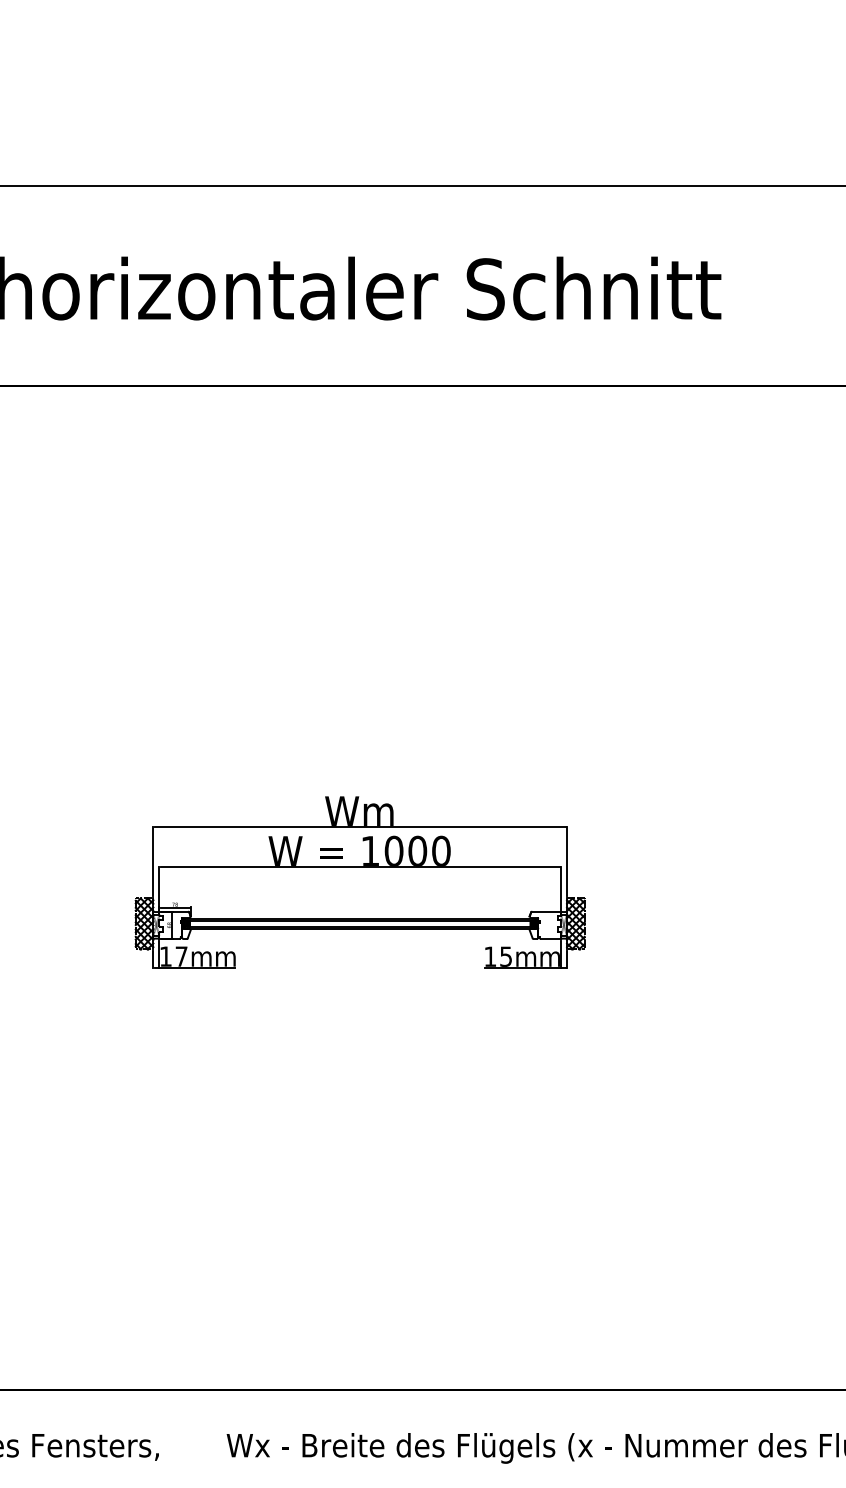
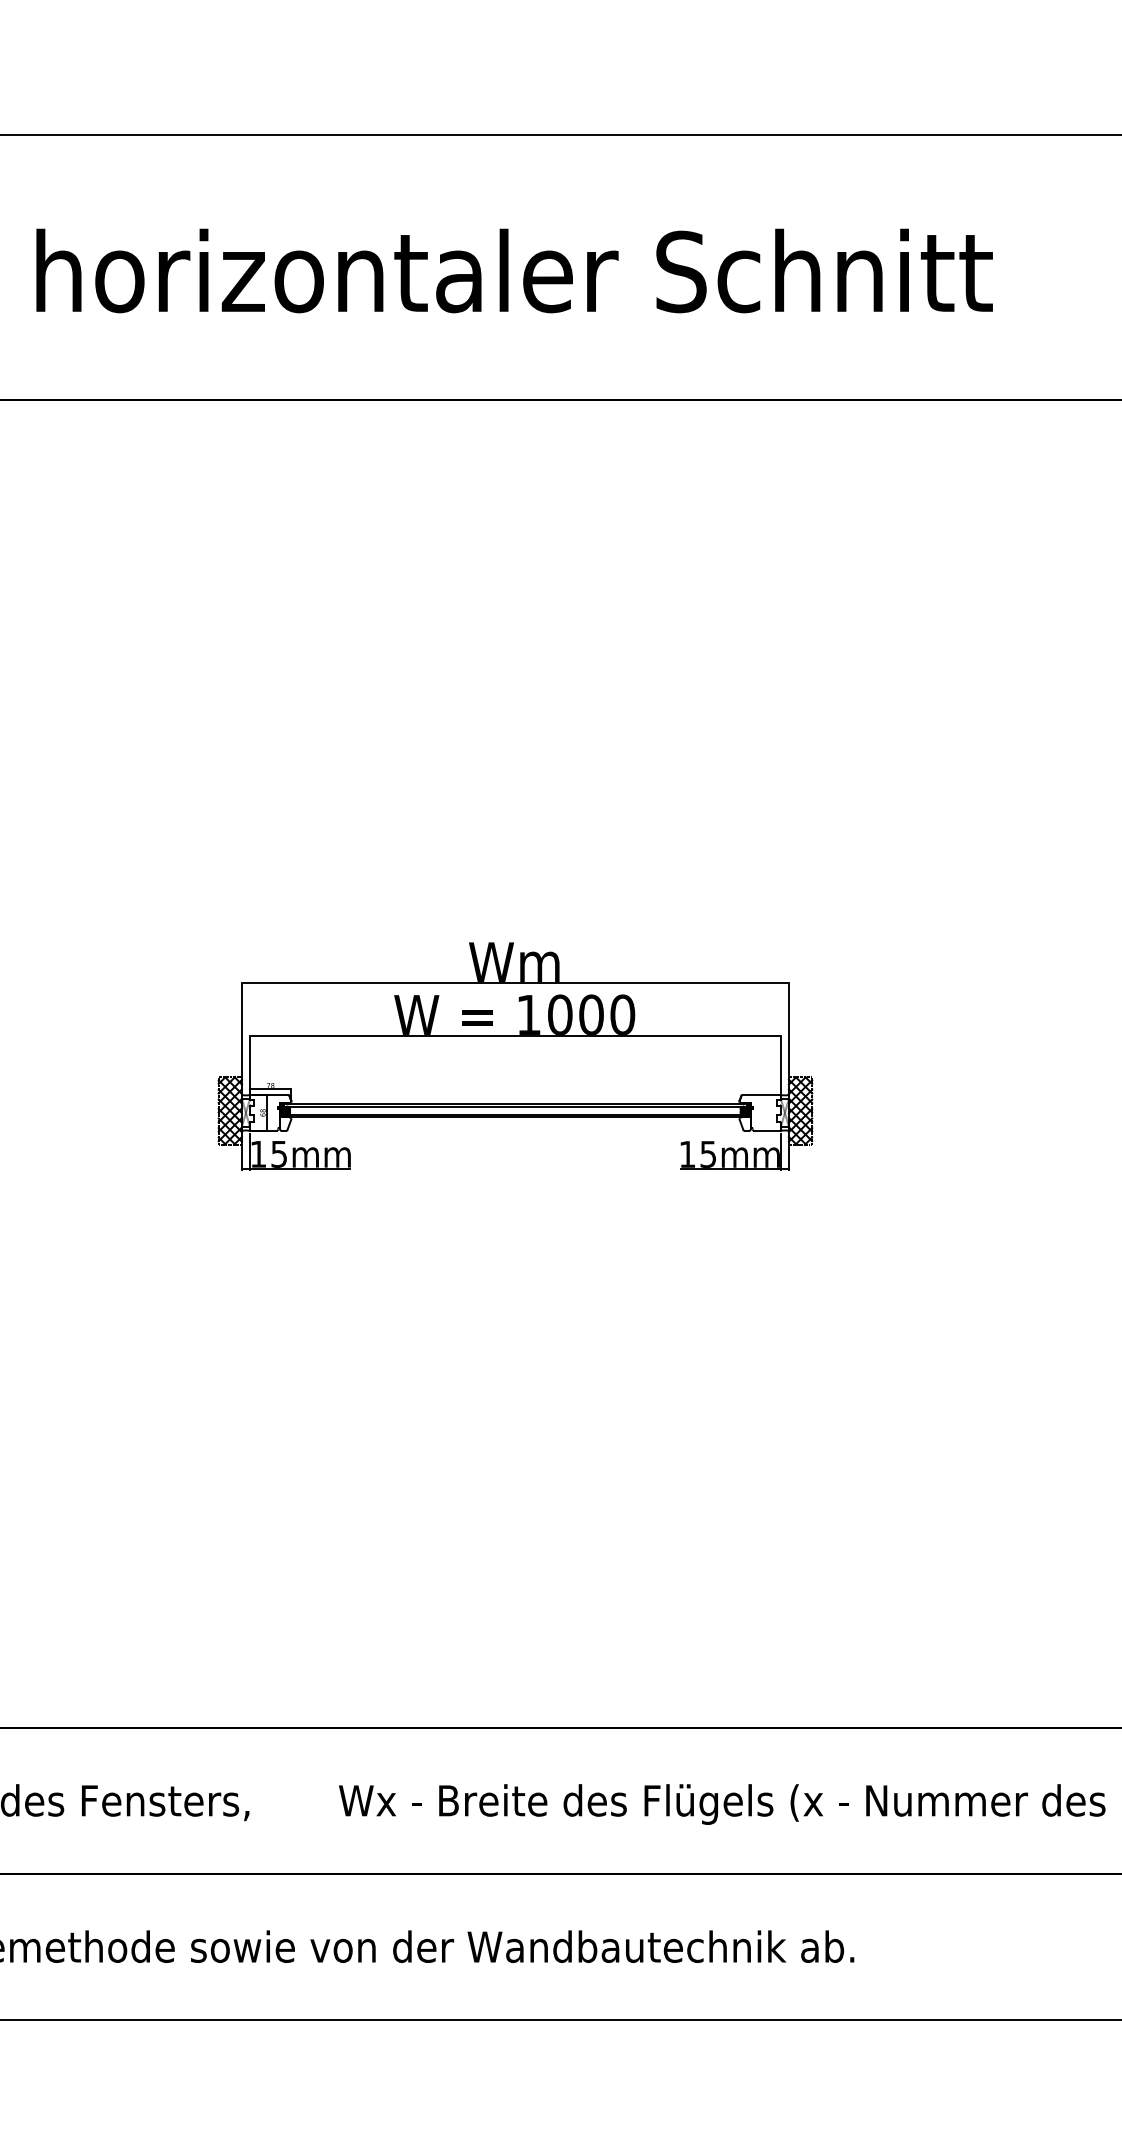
text: (181, 956) -> (278, 1154), 17mm -> 15mm

